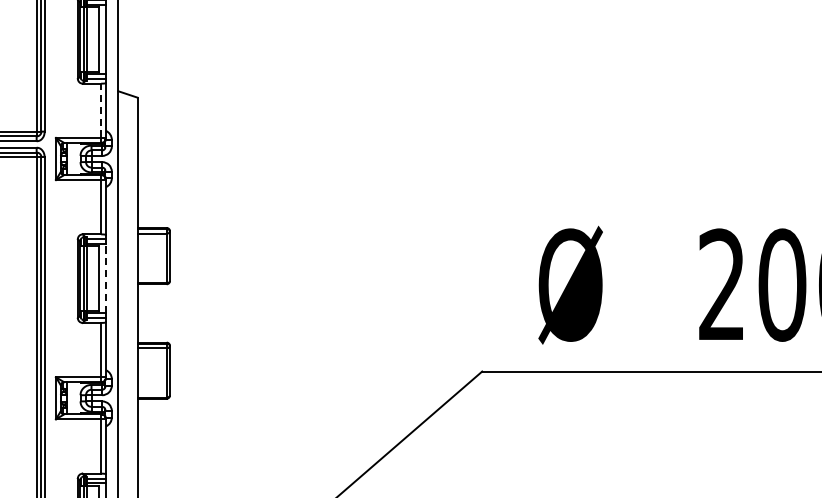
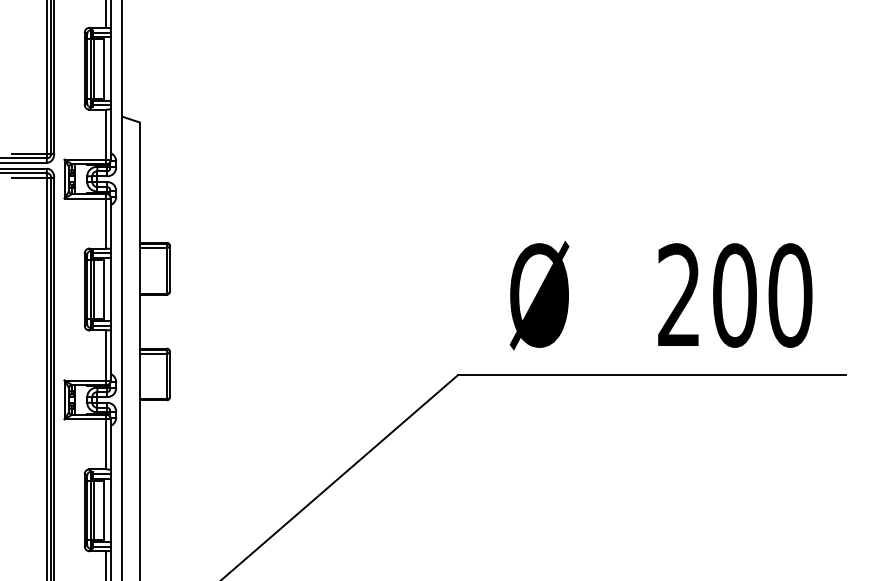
line: (101, 110) -> (106, 134), dashed -> solid
line: (105, 278) -> (110, 289), dashed -> solid

